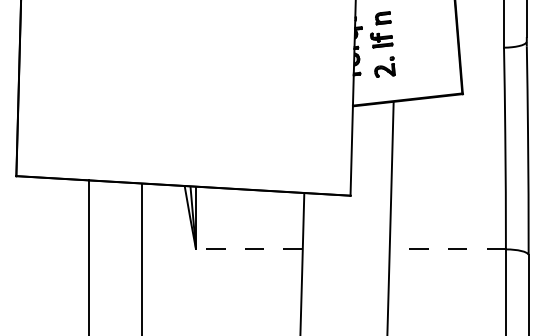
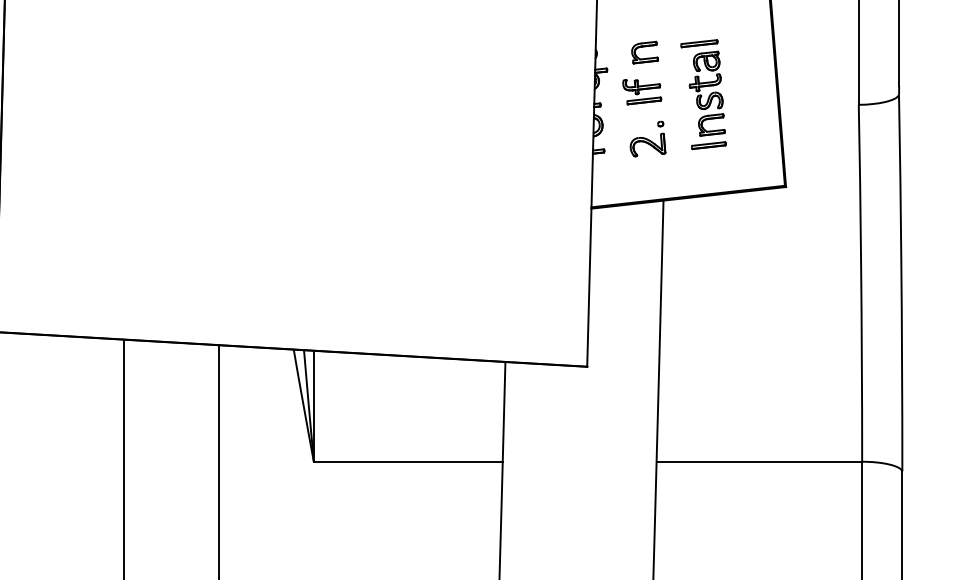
part: (415, 41) -> (702, 93), added
line: (248, 249) -> (406, 461), dashed -> solid
line: (447, 249) -> (758, 461), dashed -> solid

